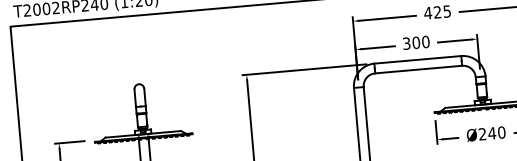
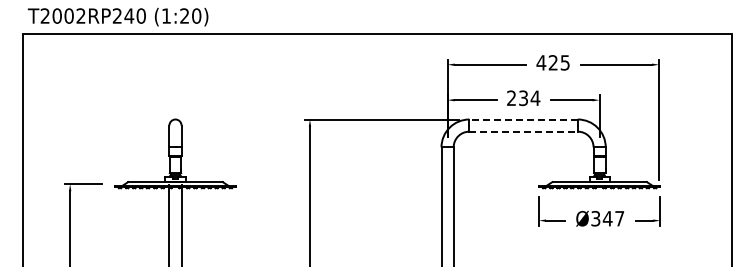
text: (416, 43) -> (523, 98), 300 -> 234
line: (417, 59) -> (523, 119), solid -> dashed
line: (419, 69) -> (524, 131), solid -> dashed
text: (491, 133) -> (607, 218), Ø240 -> Ø347

